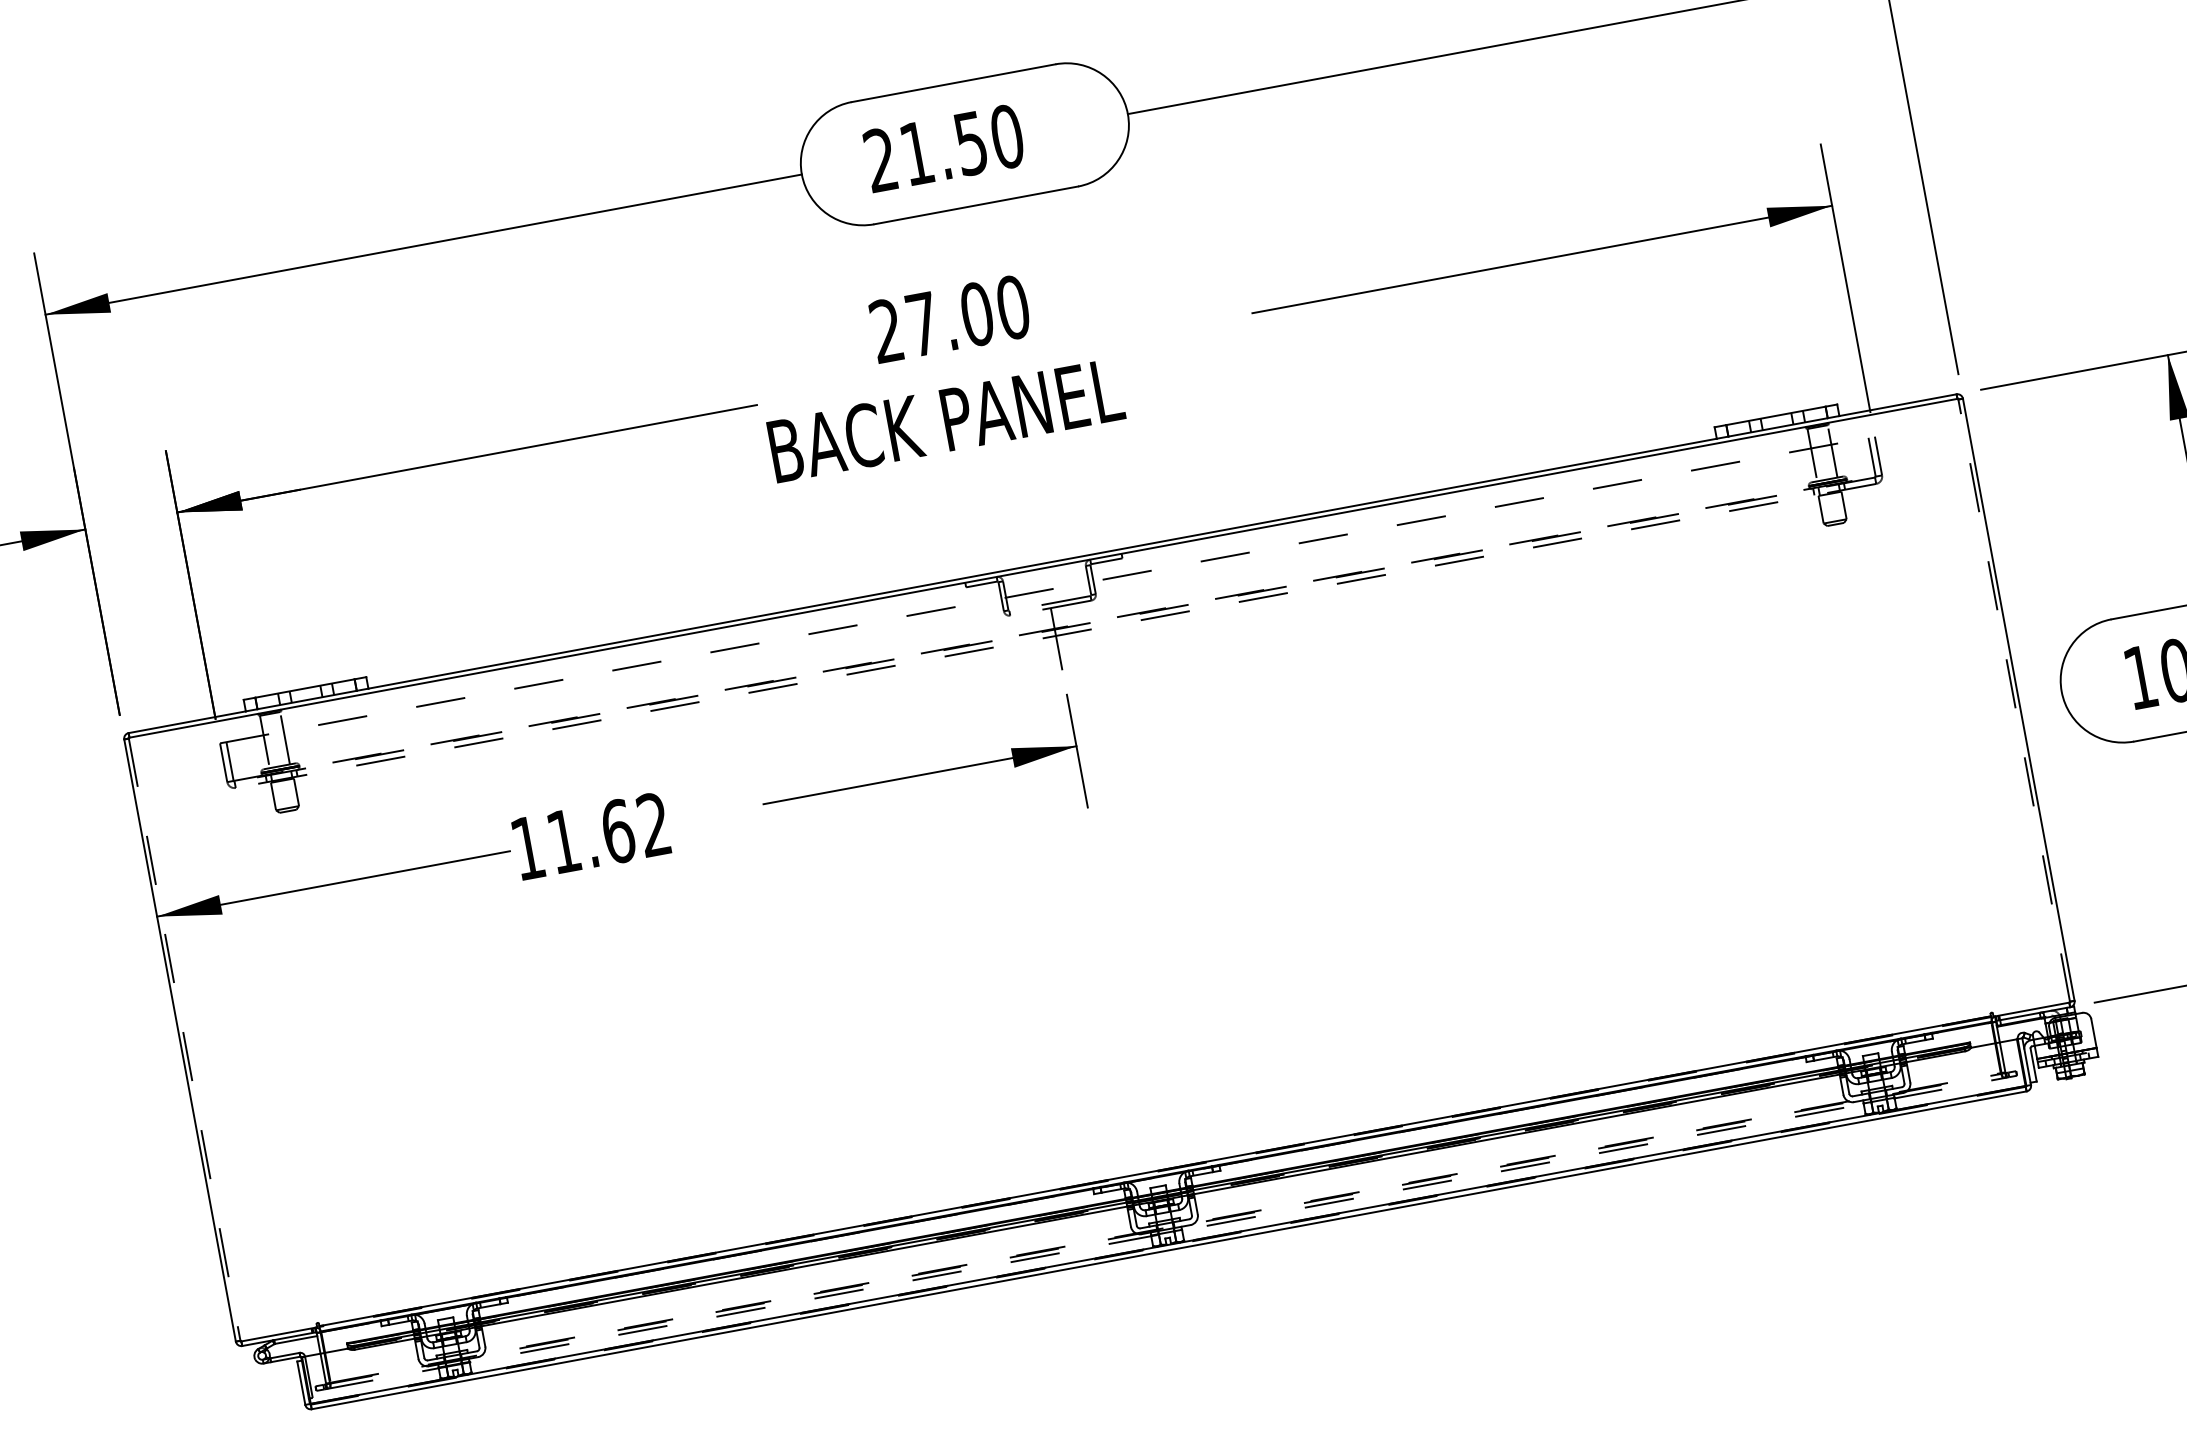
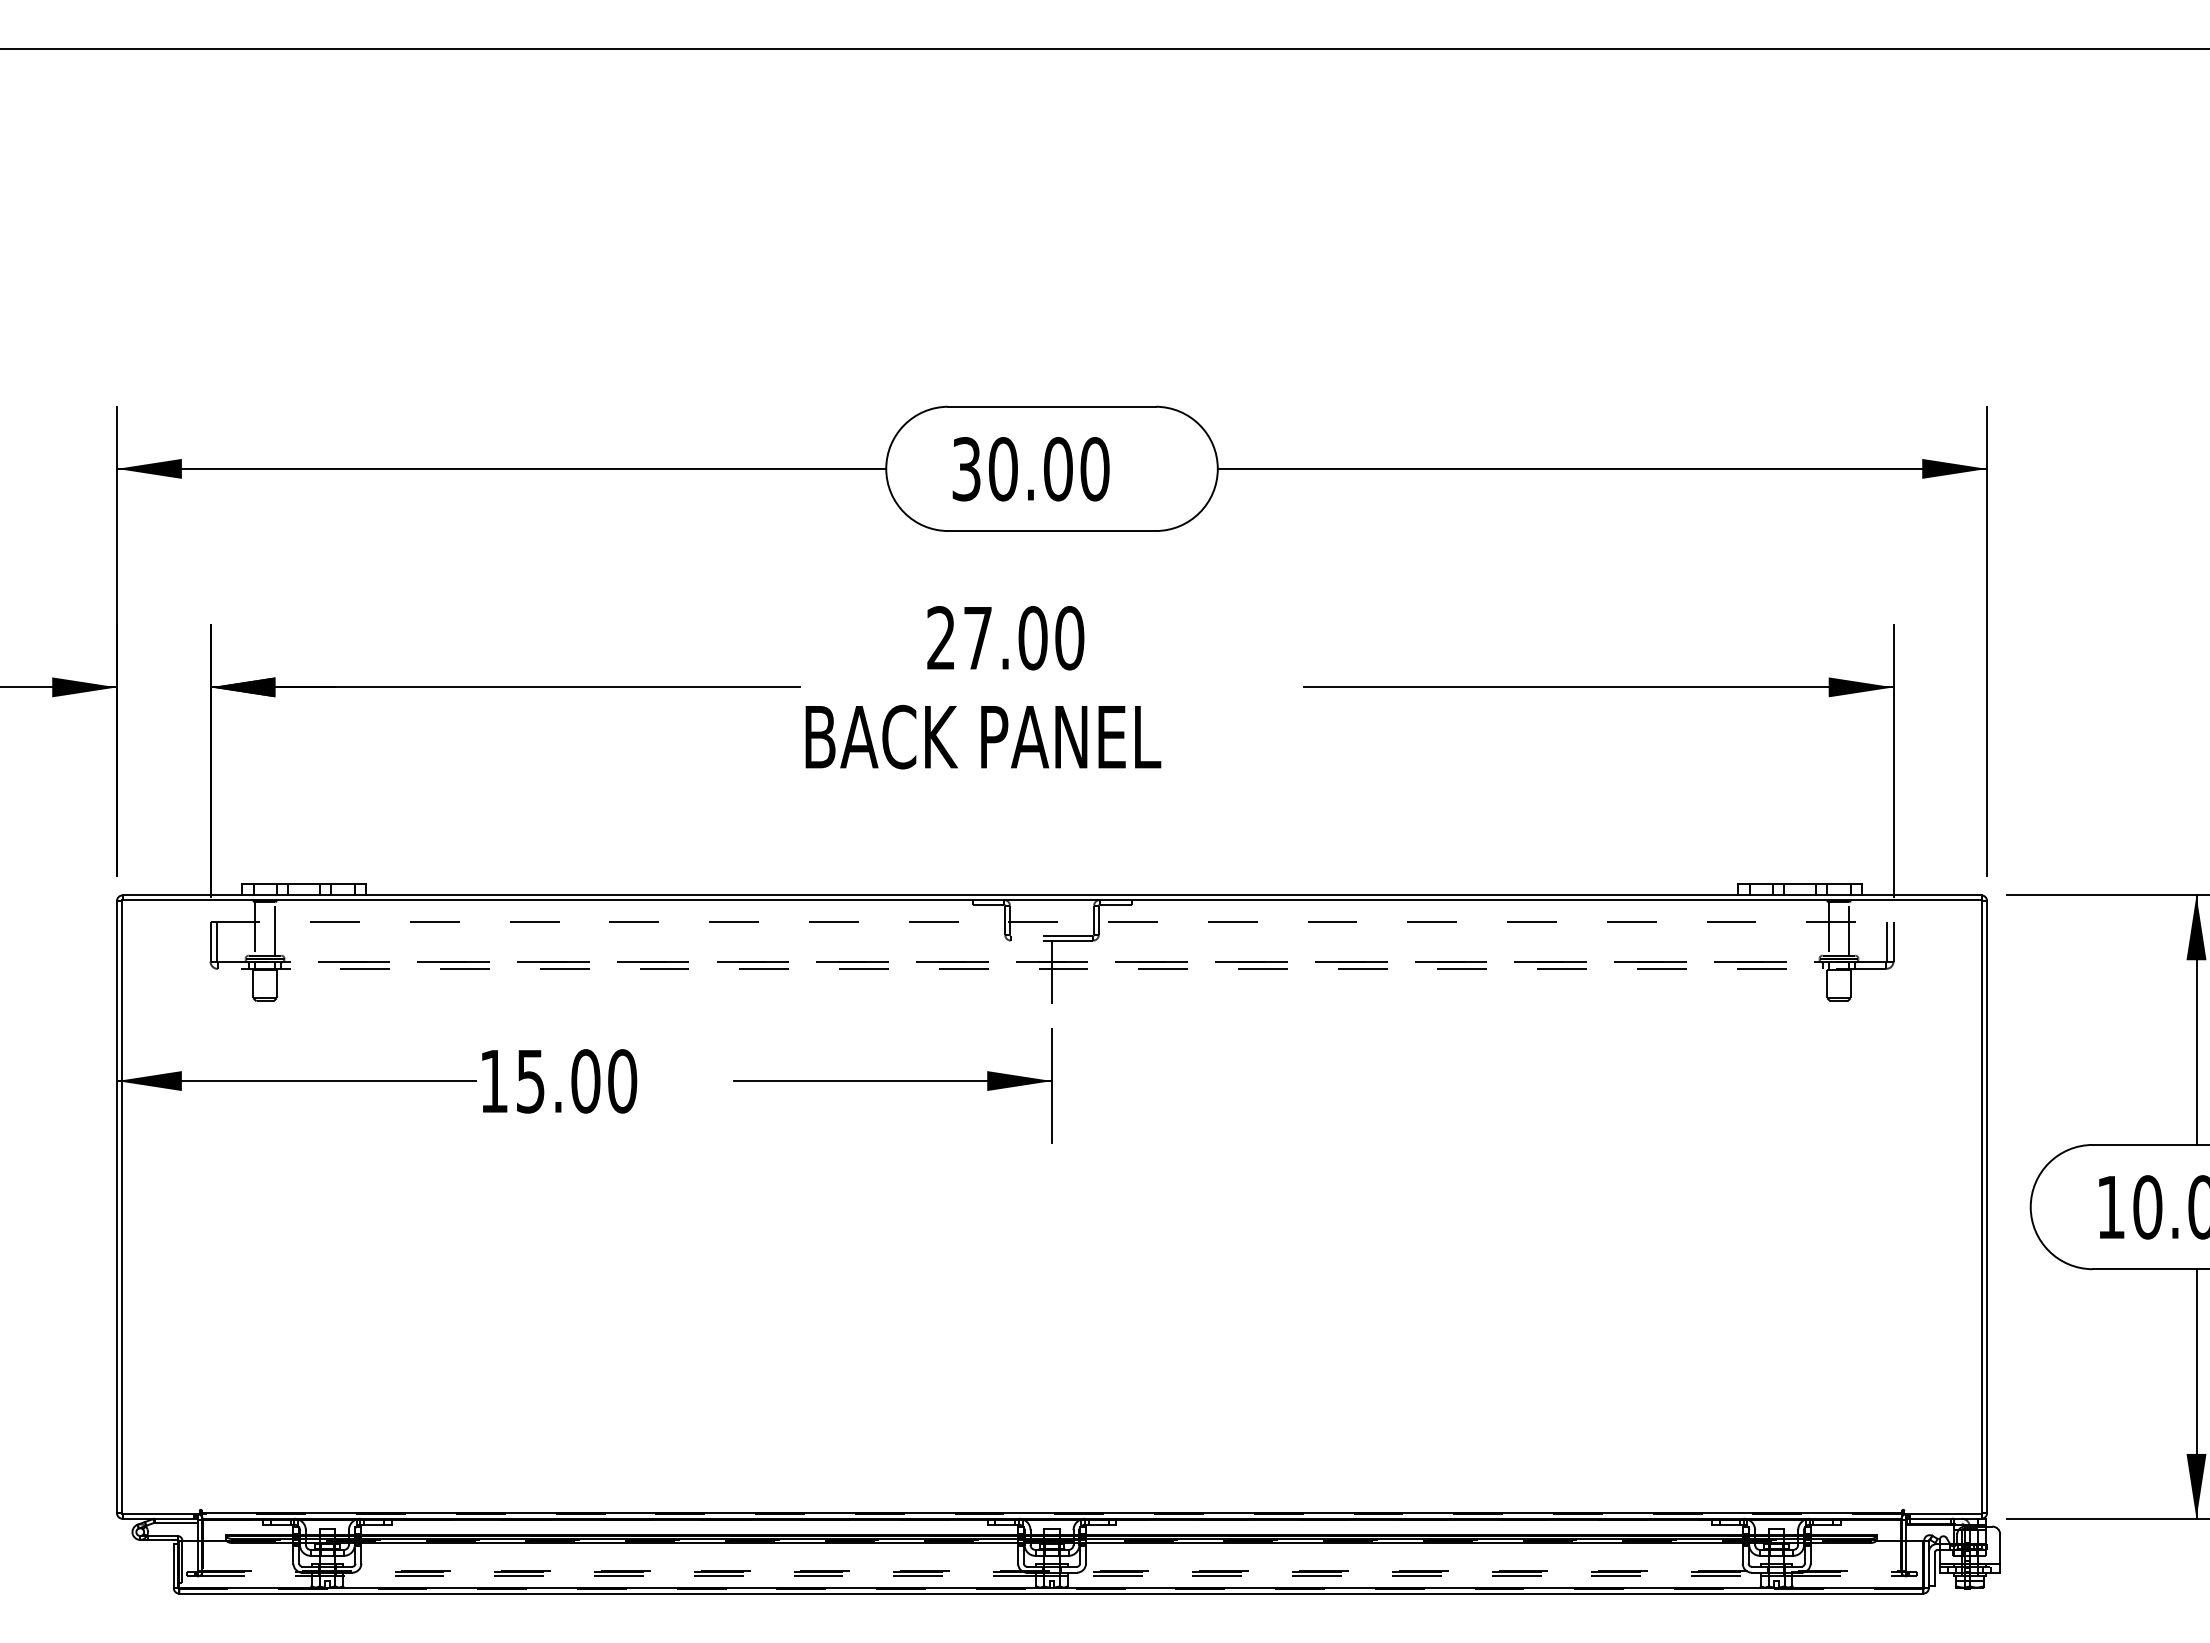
text: (926, 152) -> (1012, 469), 21.50 -> 30.00
line: (2014, 700) -> (1982, 1206), dashed -> solid
text: (609, 833) -> (577, 1081), 11.62 -> 15.00
line: (184, 1040) -> (121, 1207), dashed -> solid

